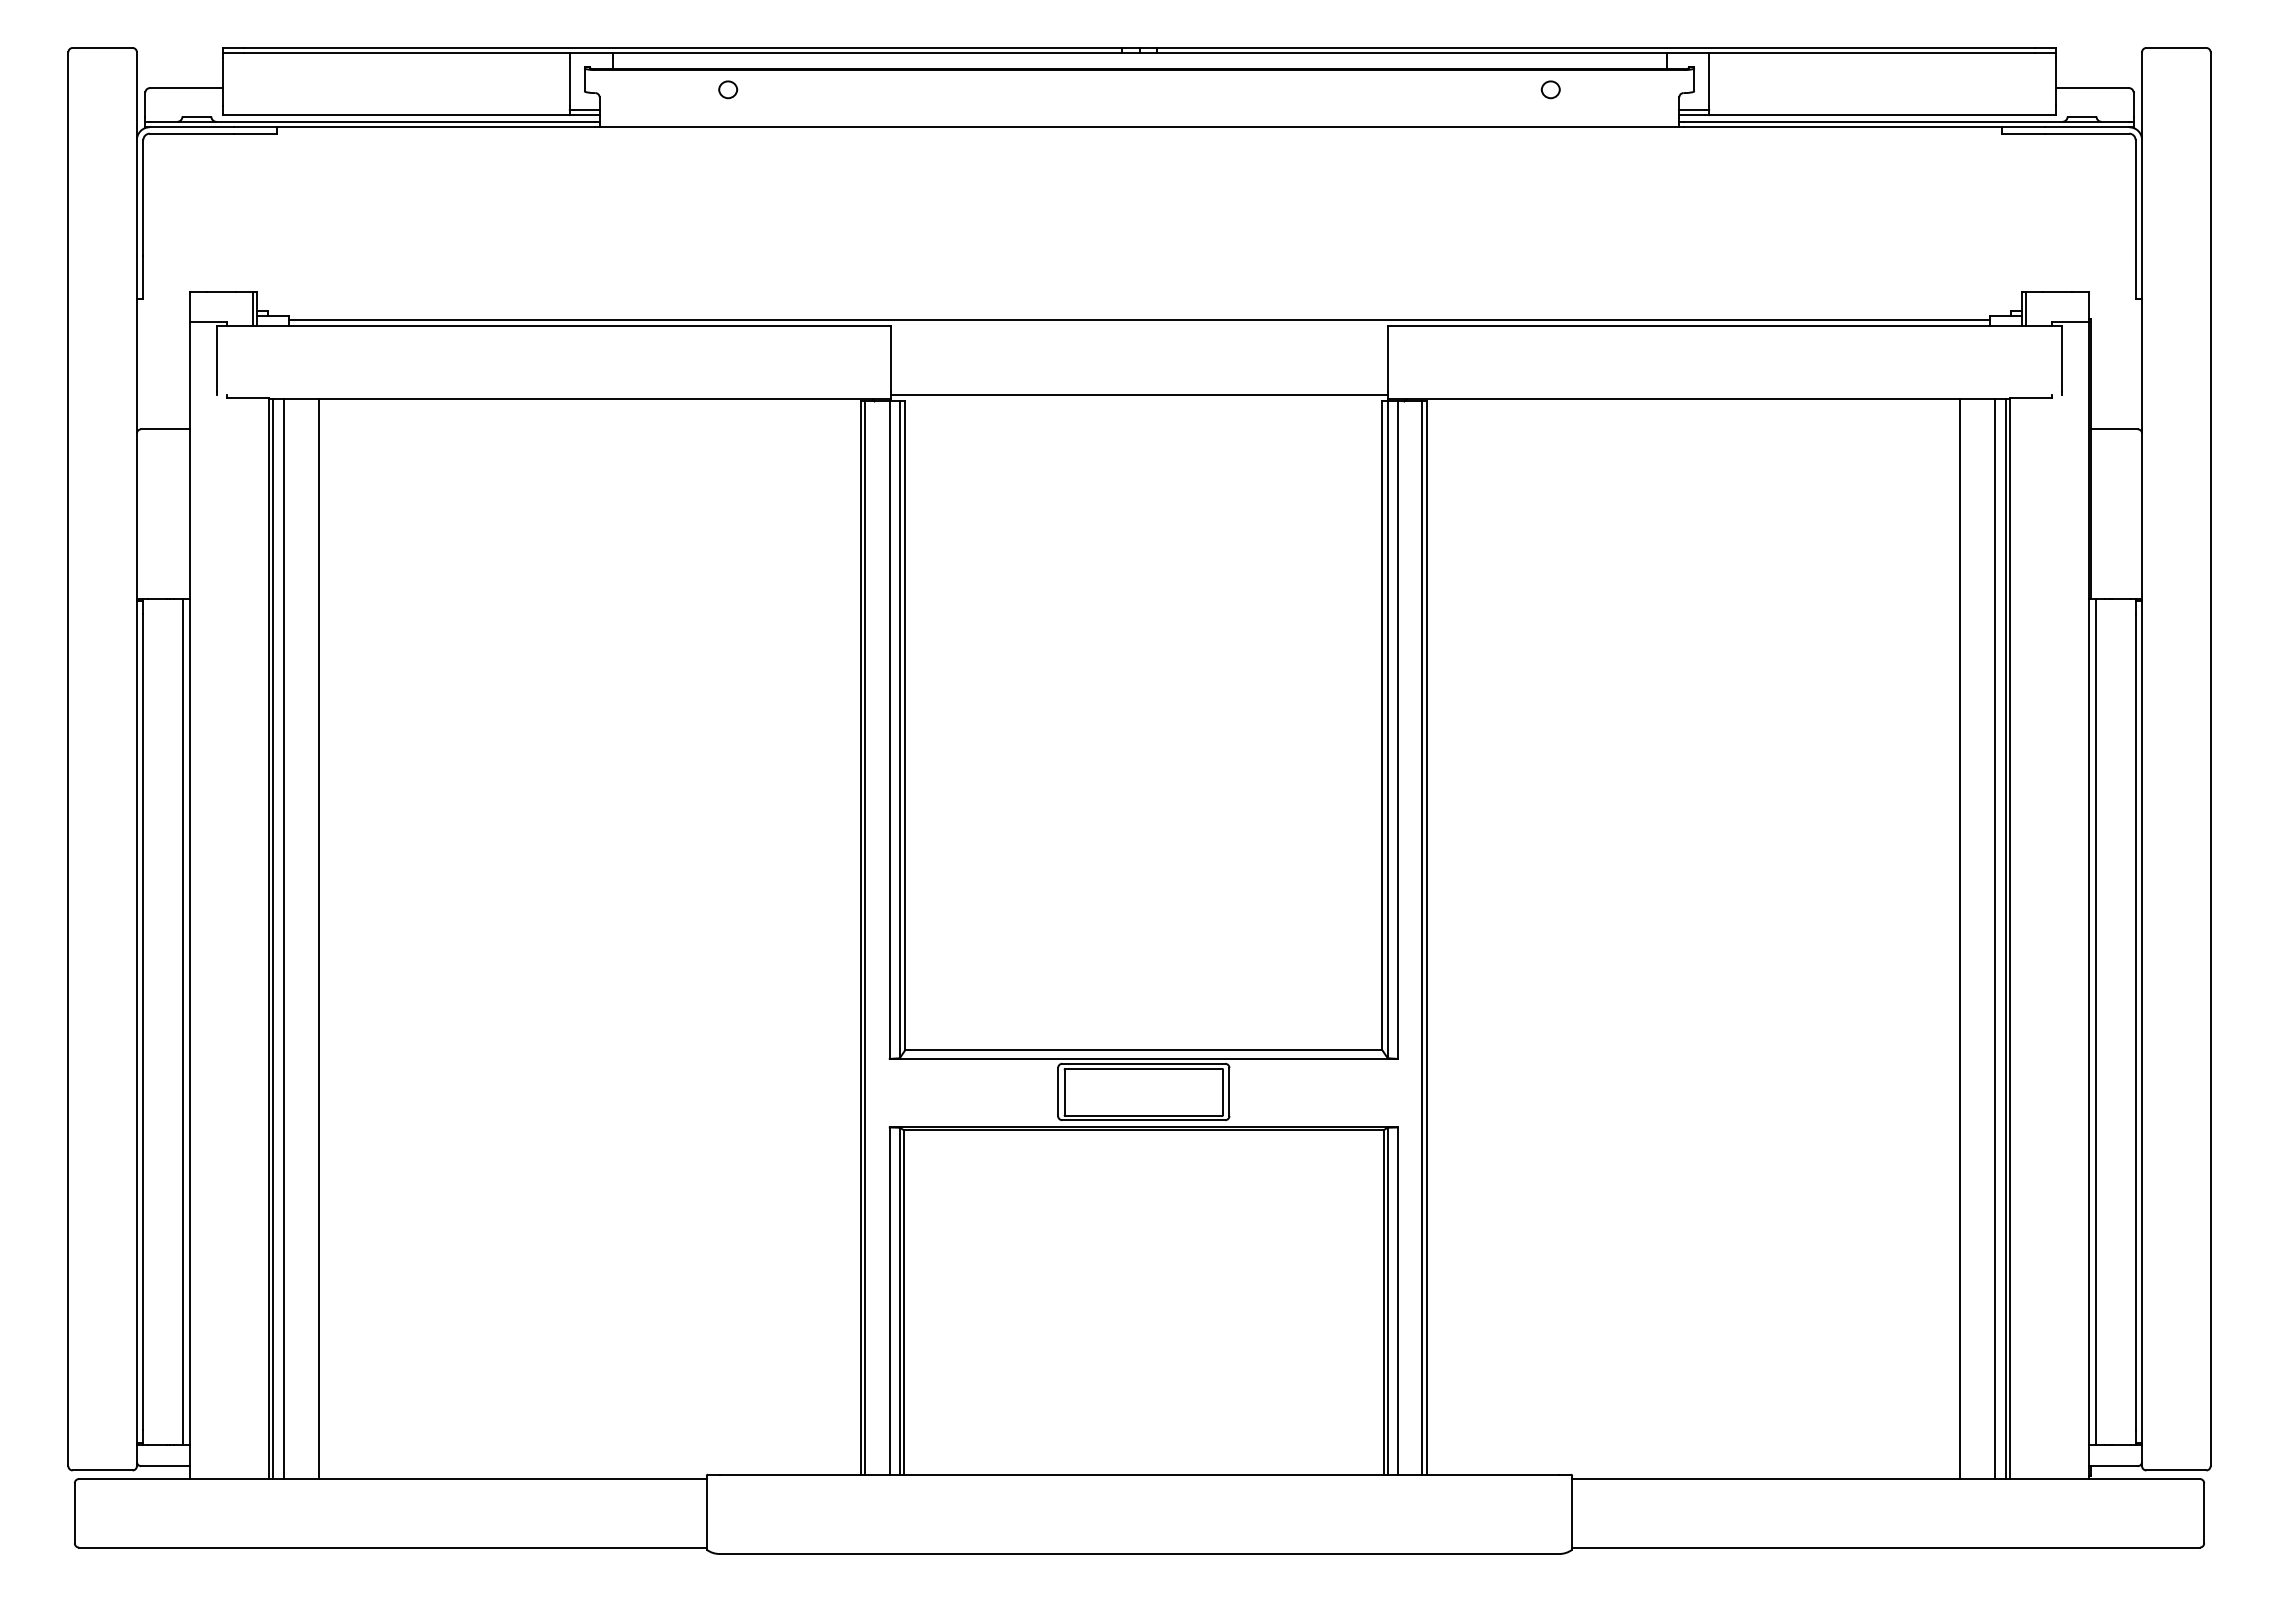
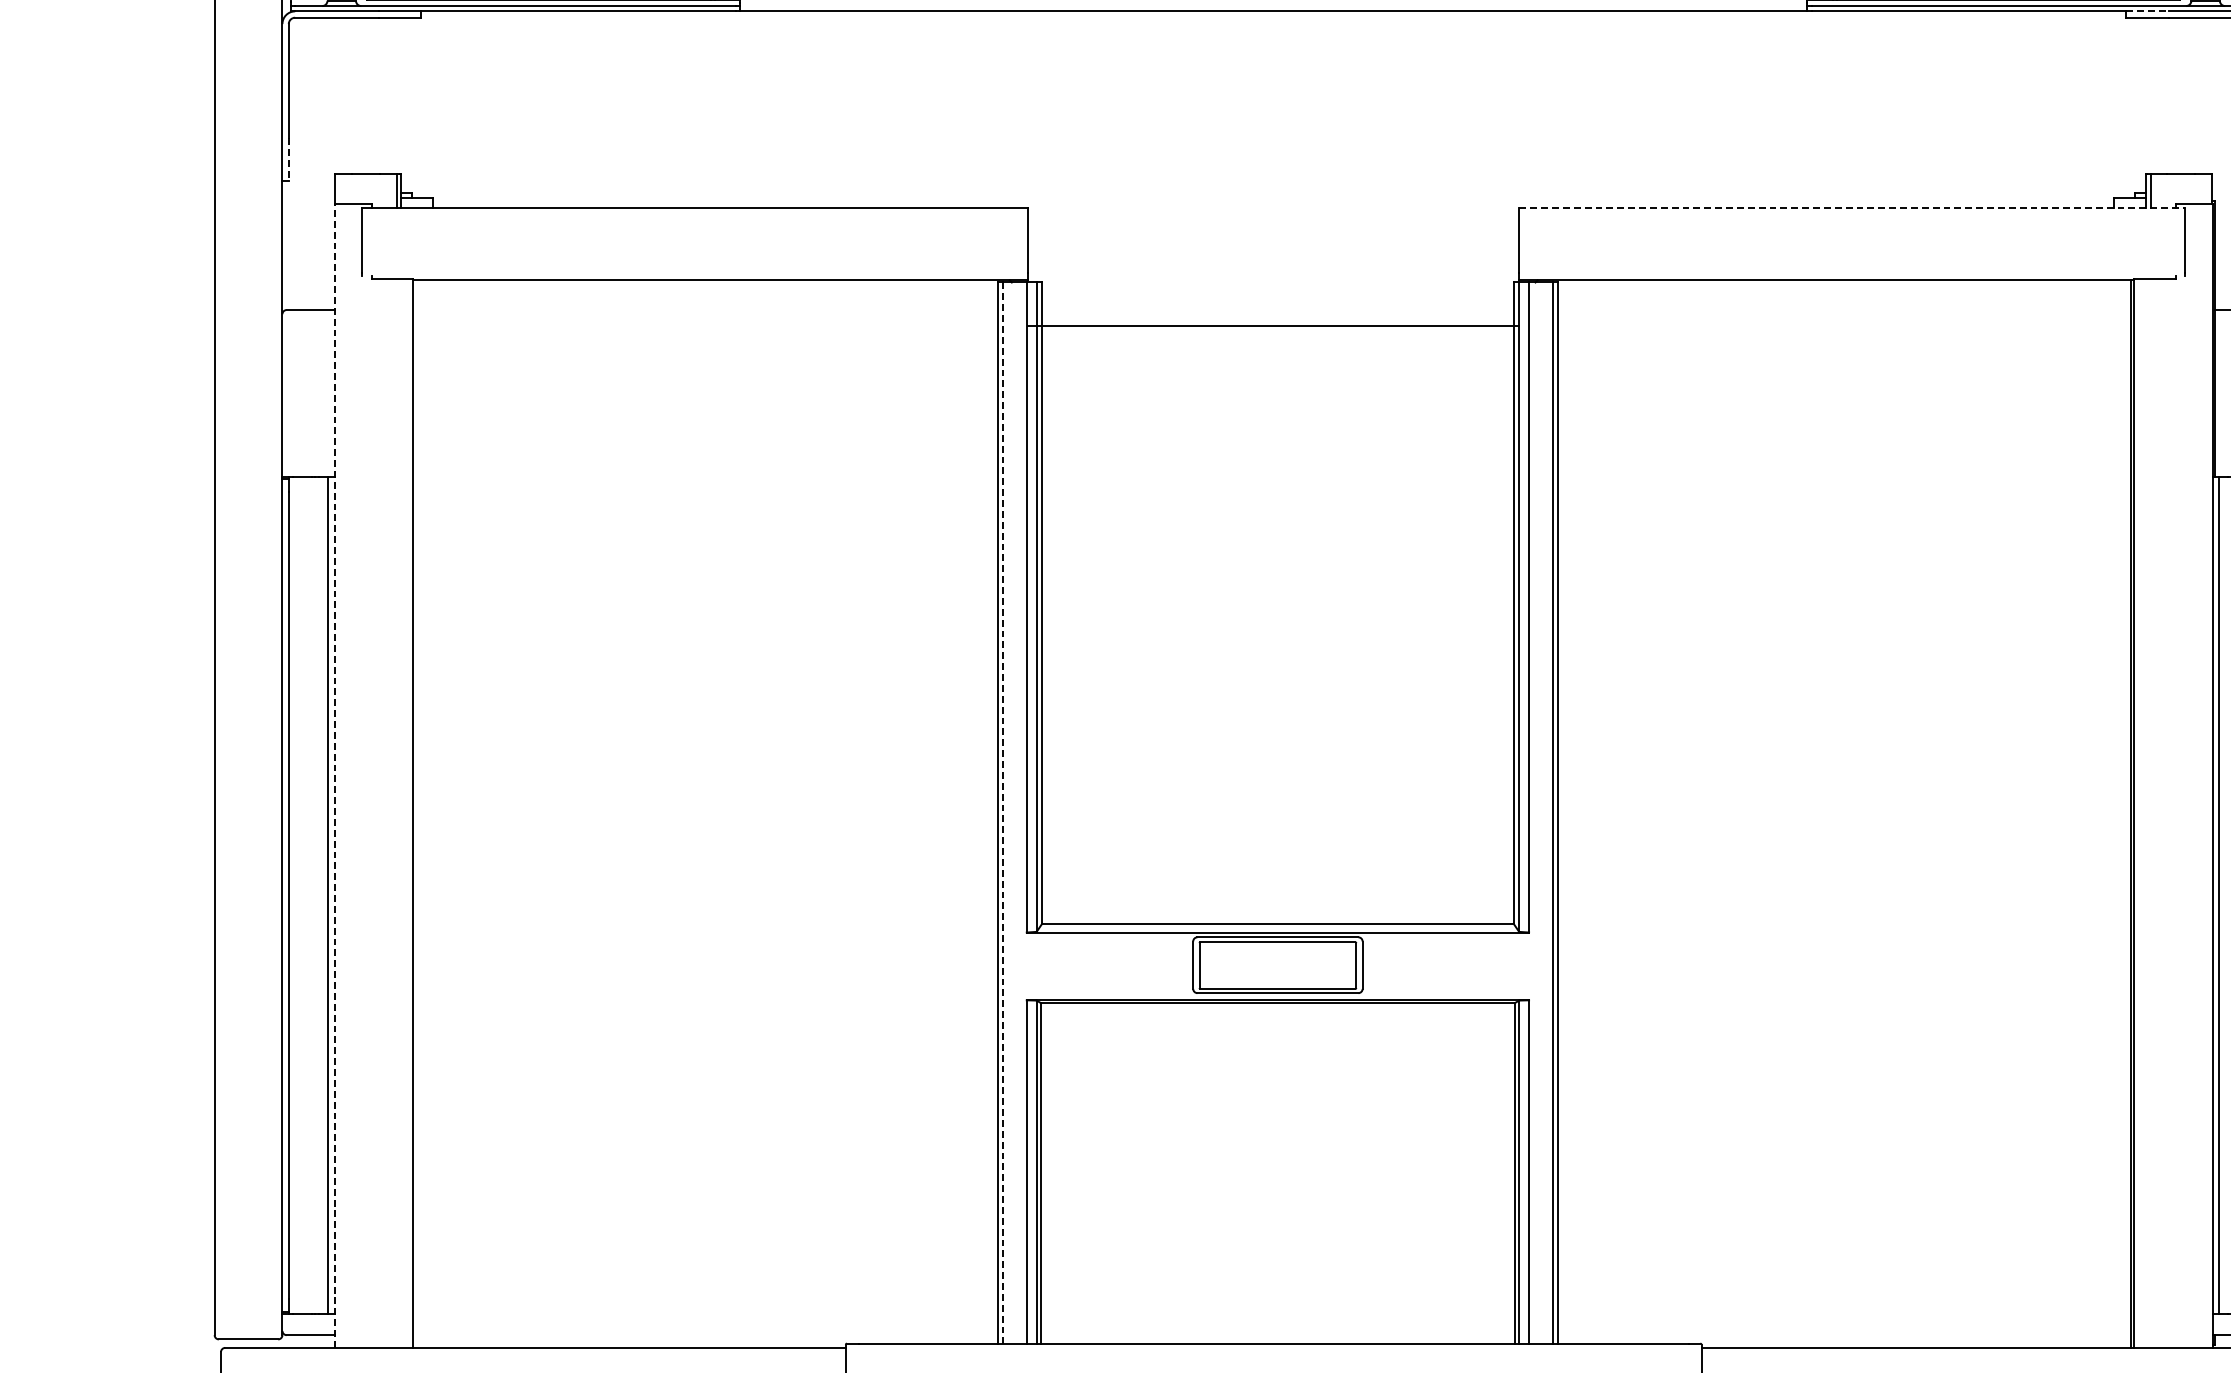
line: (2023, 127) -> (2147, 11), solid -> dashed
line: (143, 277) -> (288, 159), solid -> dashed
line: (1139, 320) -> (1273, 202), removed
line: (1724, 326) -> (1852, 208), solid -> dashed
line: (1139, 395) -> (1273, 326), moved
line: (189, 900) -> (334, 775), solid -> dashed
line: (865, 938) -> (1002, 813), solid -> dashed
line: (272, 939) -> (416, 814), removed
line: (283, 939) -> (427, 814), removed
line: (319, 939) -> (462, 814), removed
line: (1959, 939) -> (2084, 814), removed
line: (1995, 939) -> (2120, 814), removed

